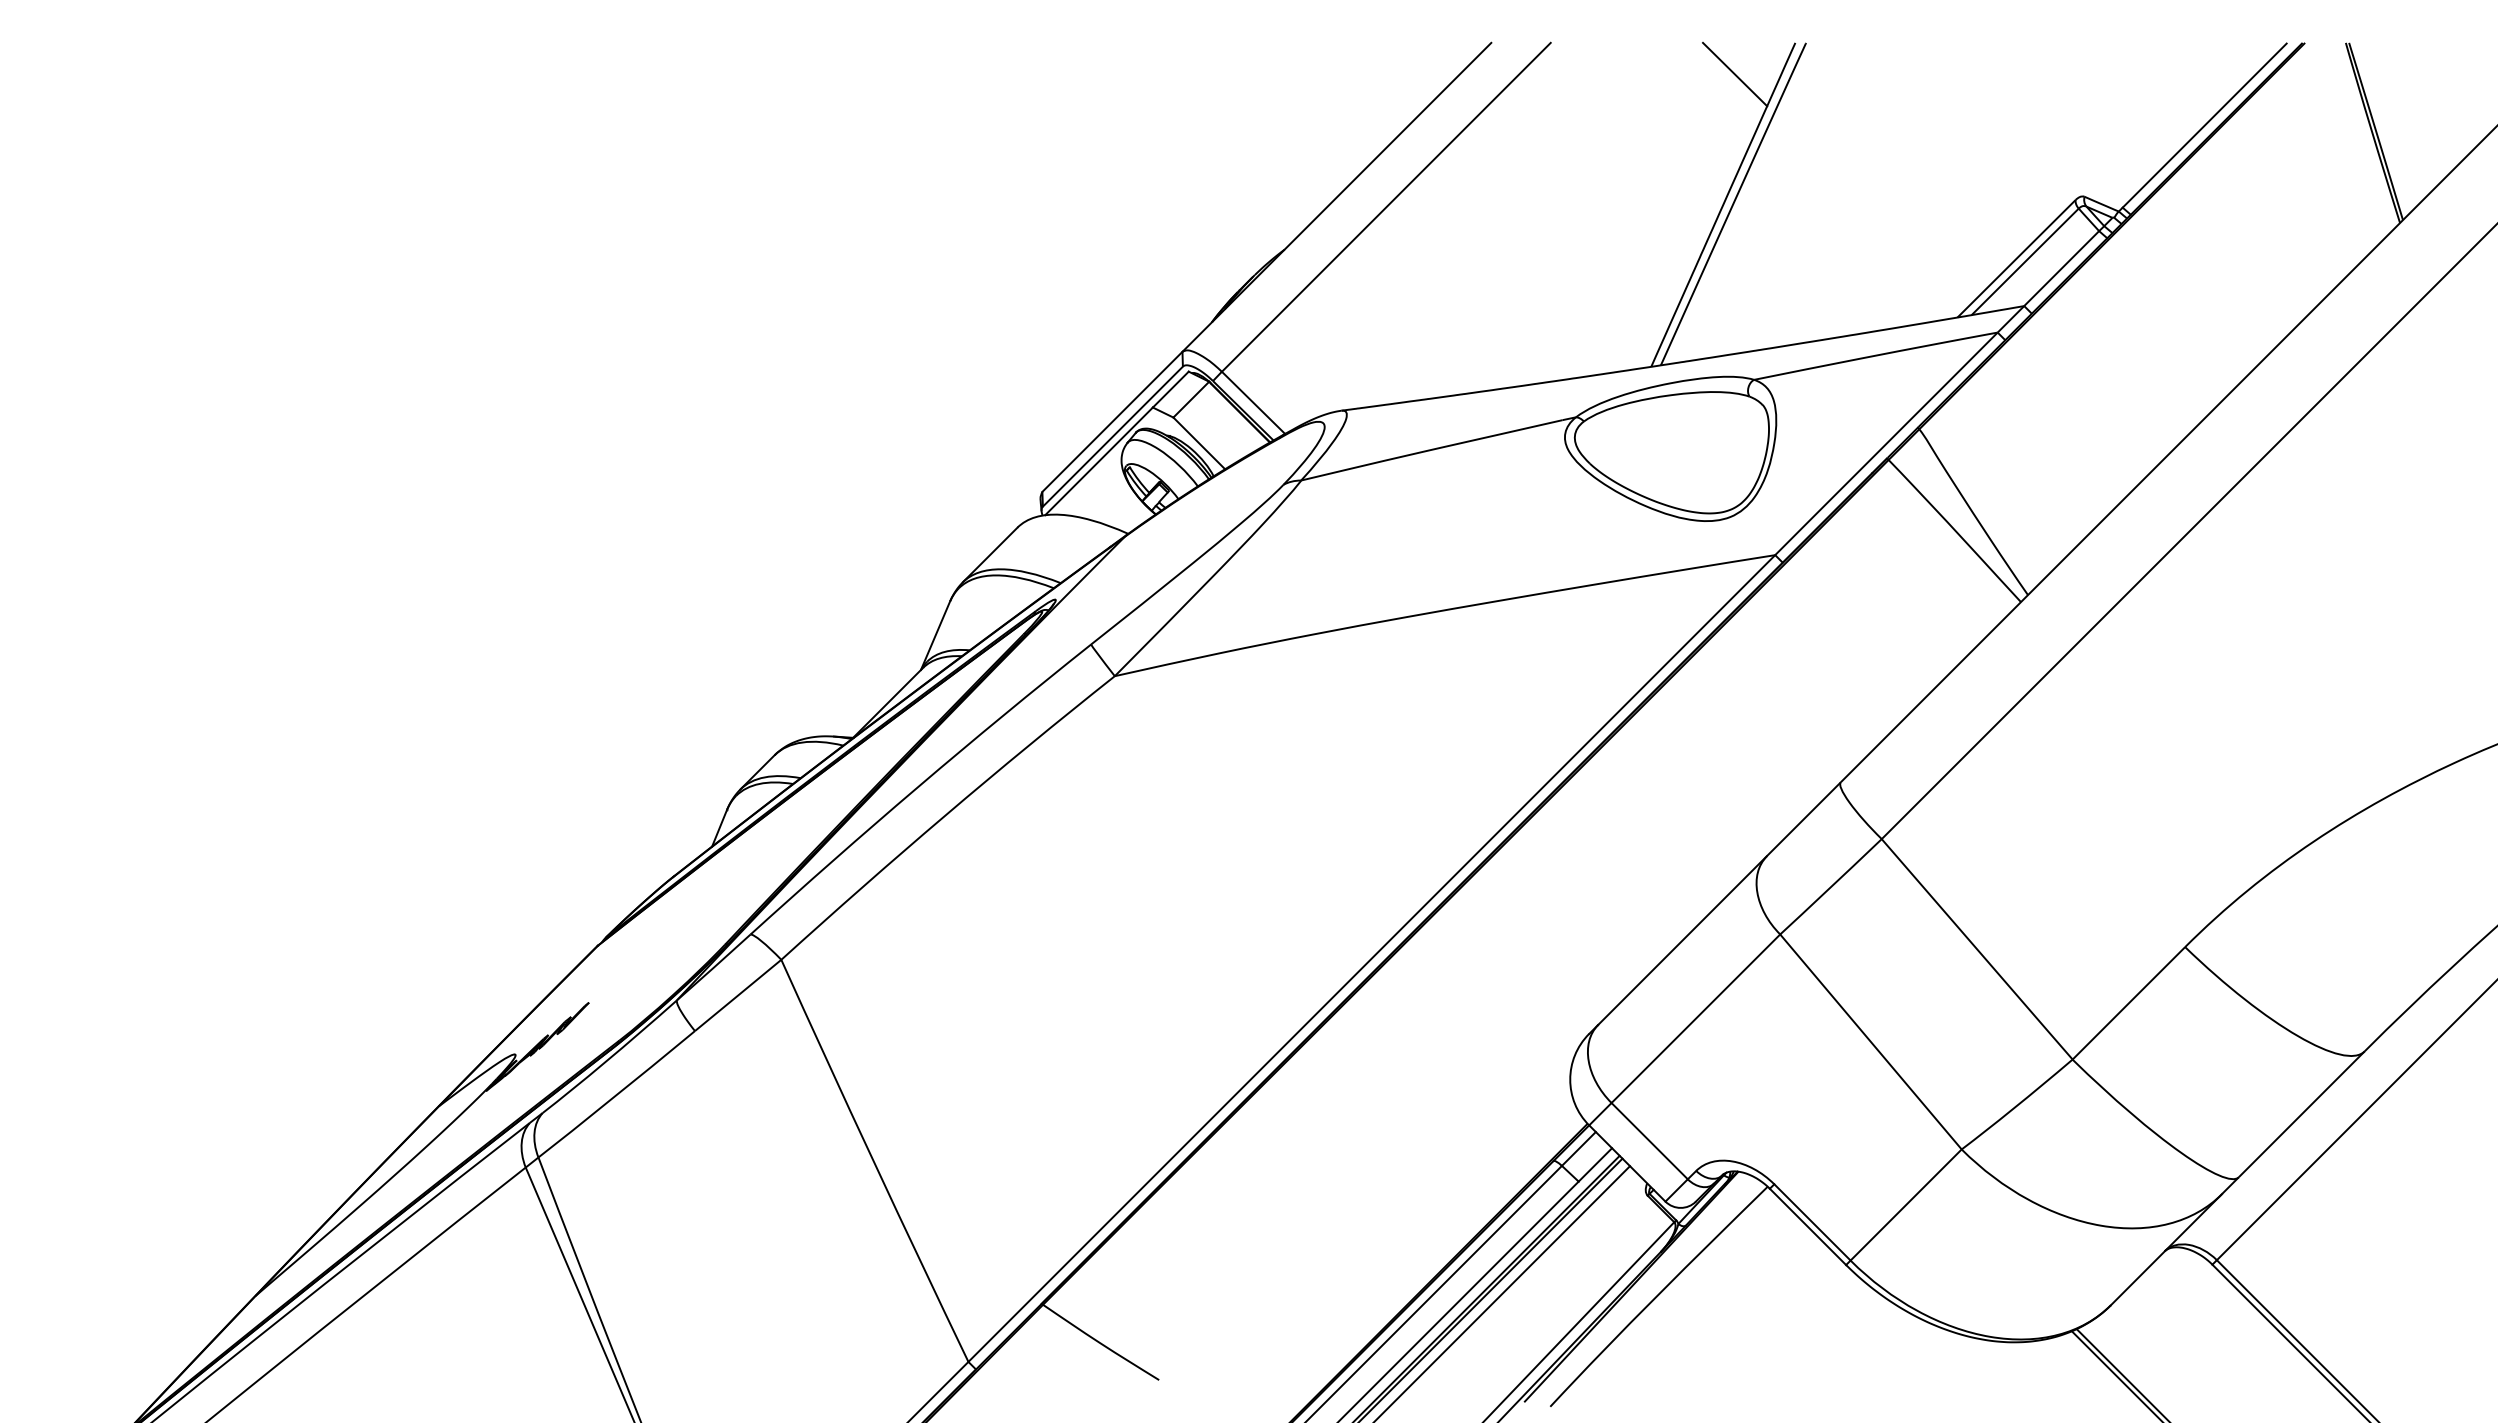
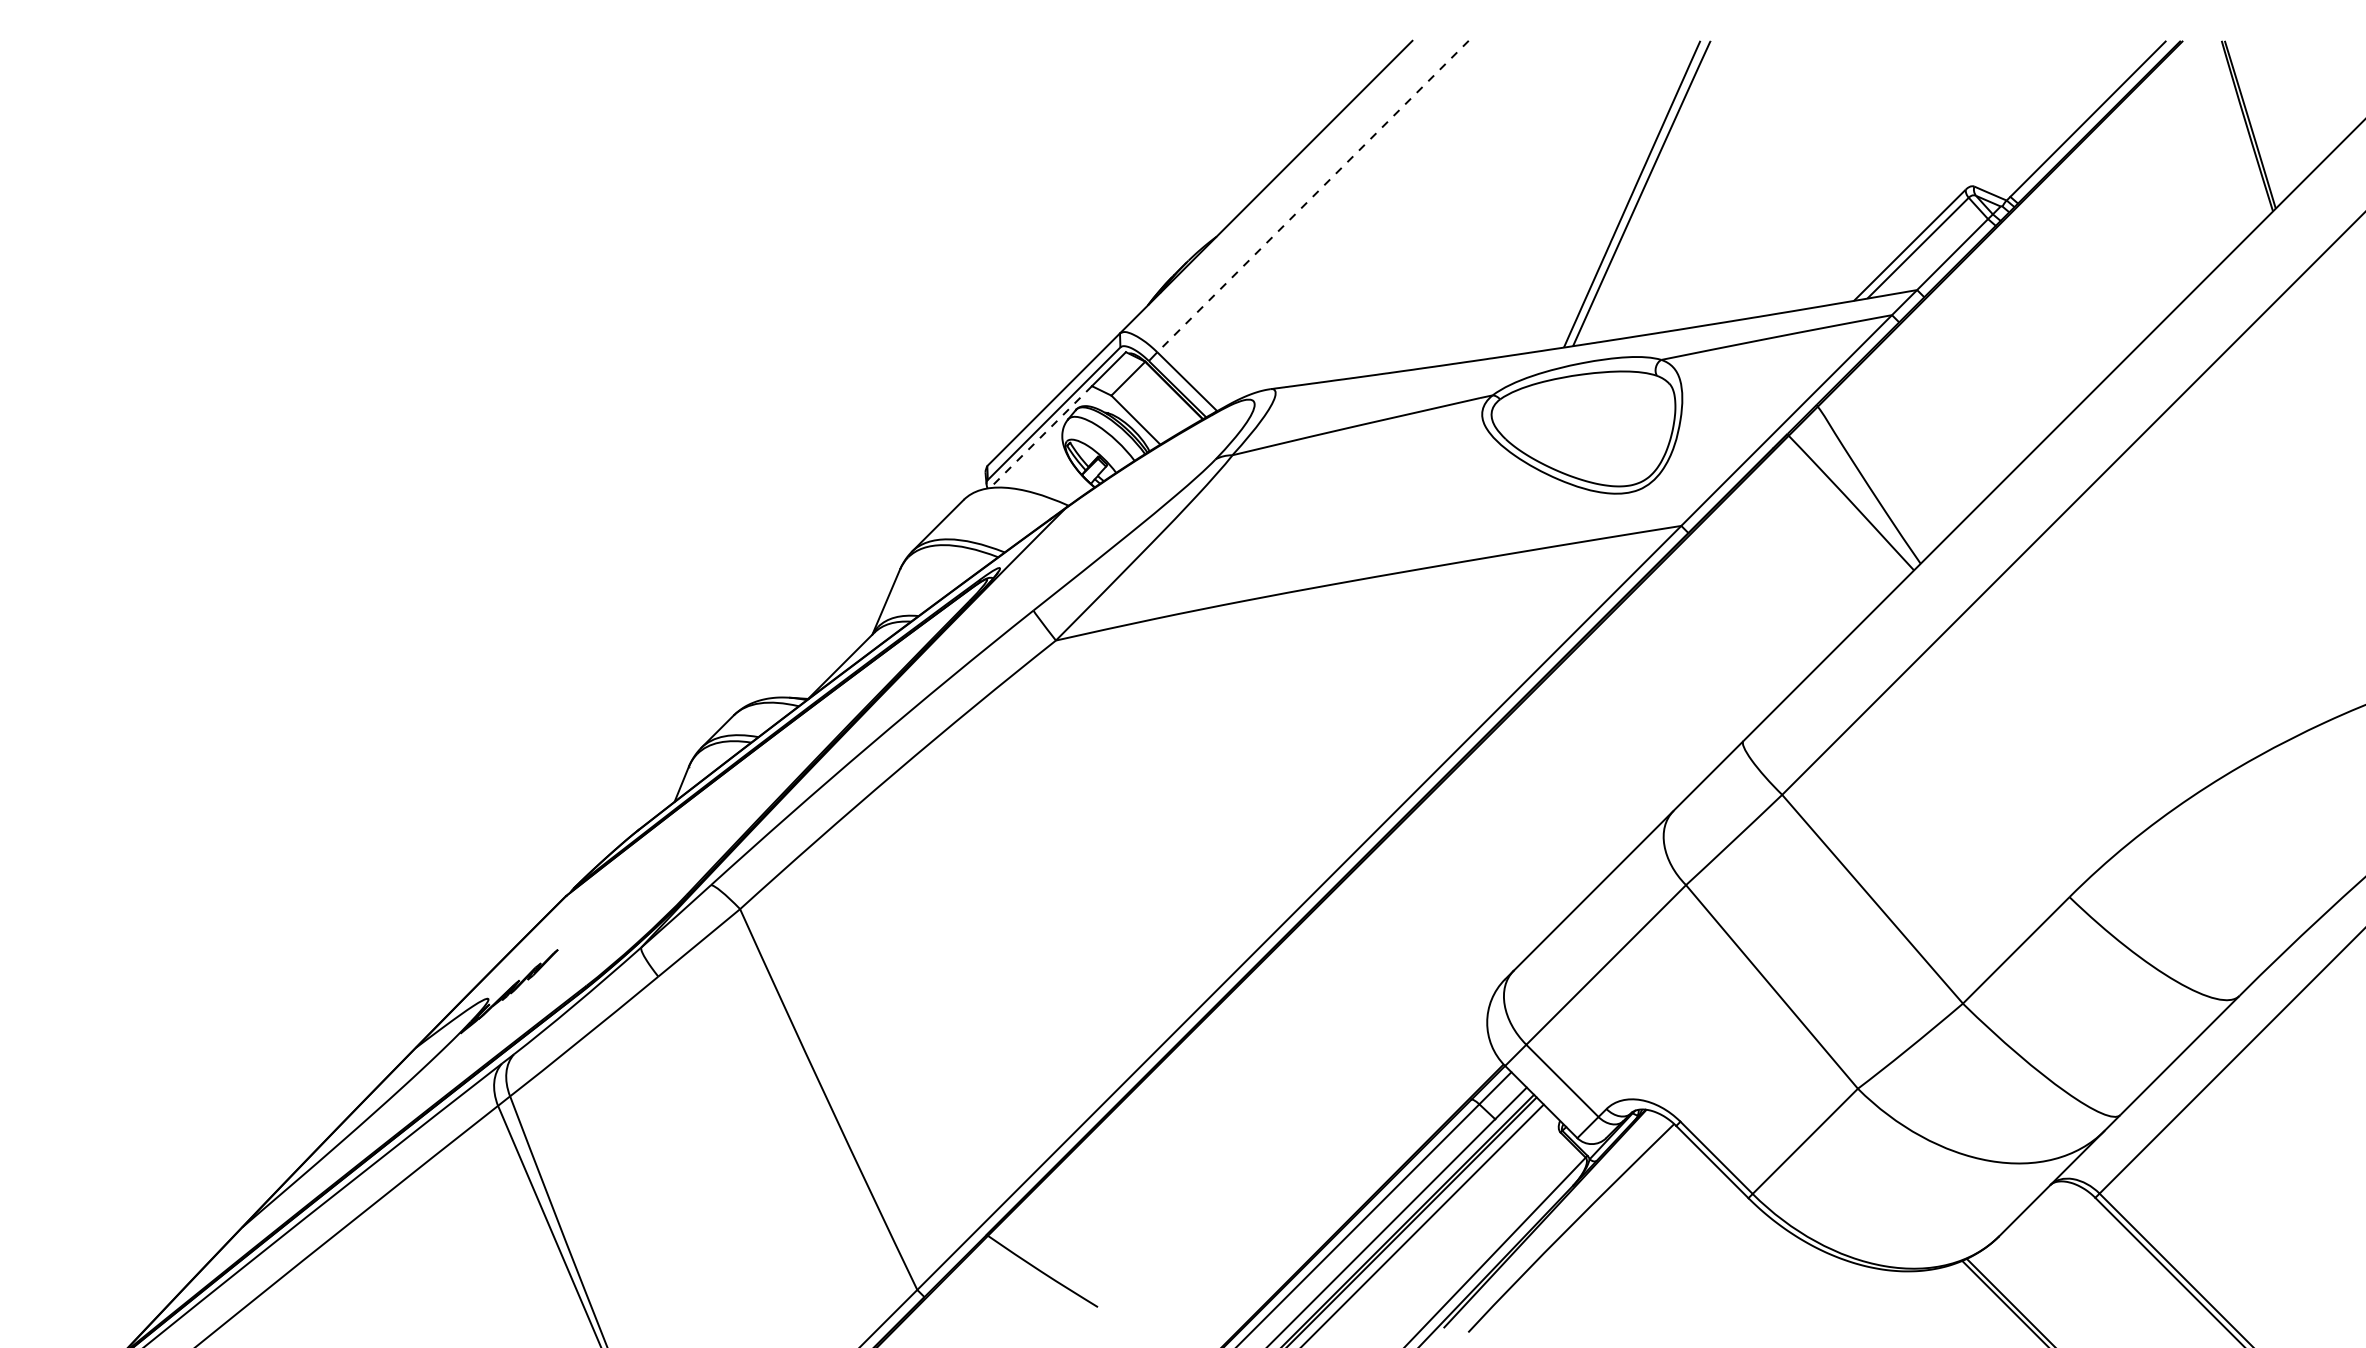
line: (1735, 74) -> (1643, 70), removed
line: (1386, 207) -> (1313, 196), solid -> dashed
line: (1098, 461) -> (1040, 437), solid -> dashed

